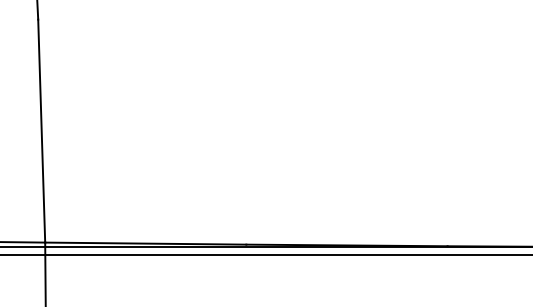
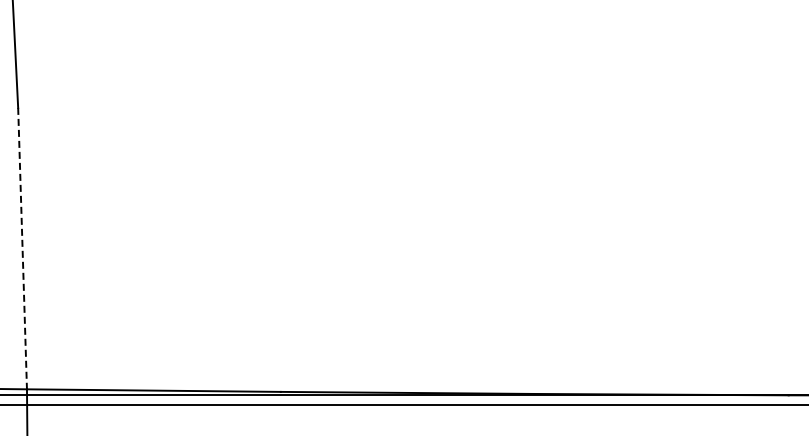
line: (41, 131) -> (22, 248), solid -> dashed

